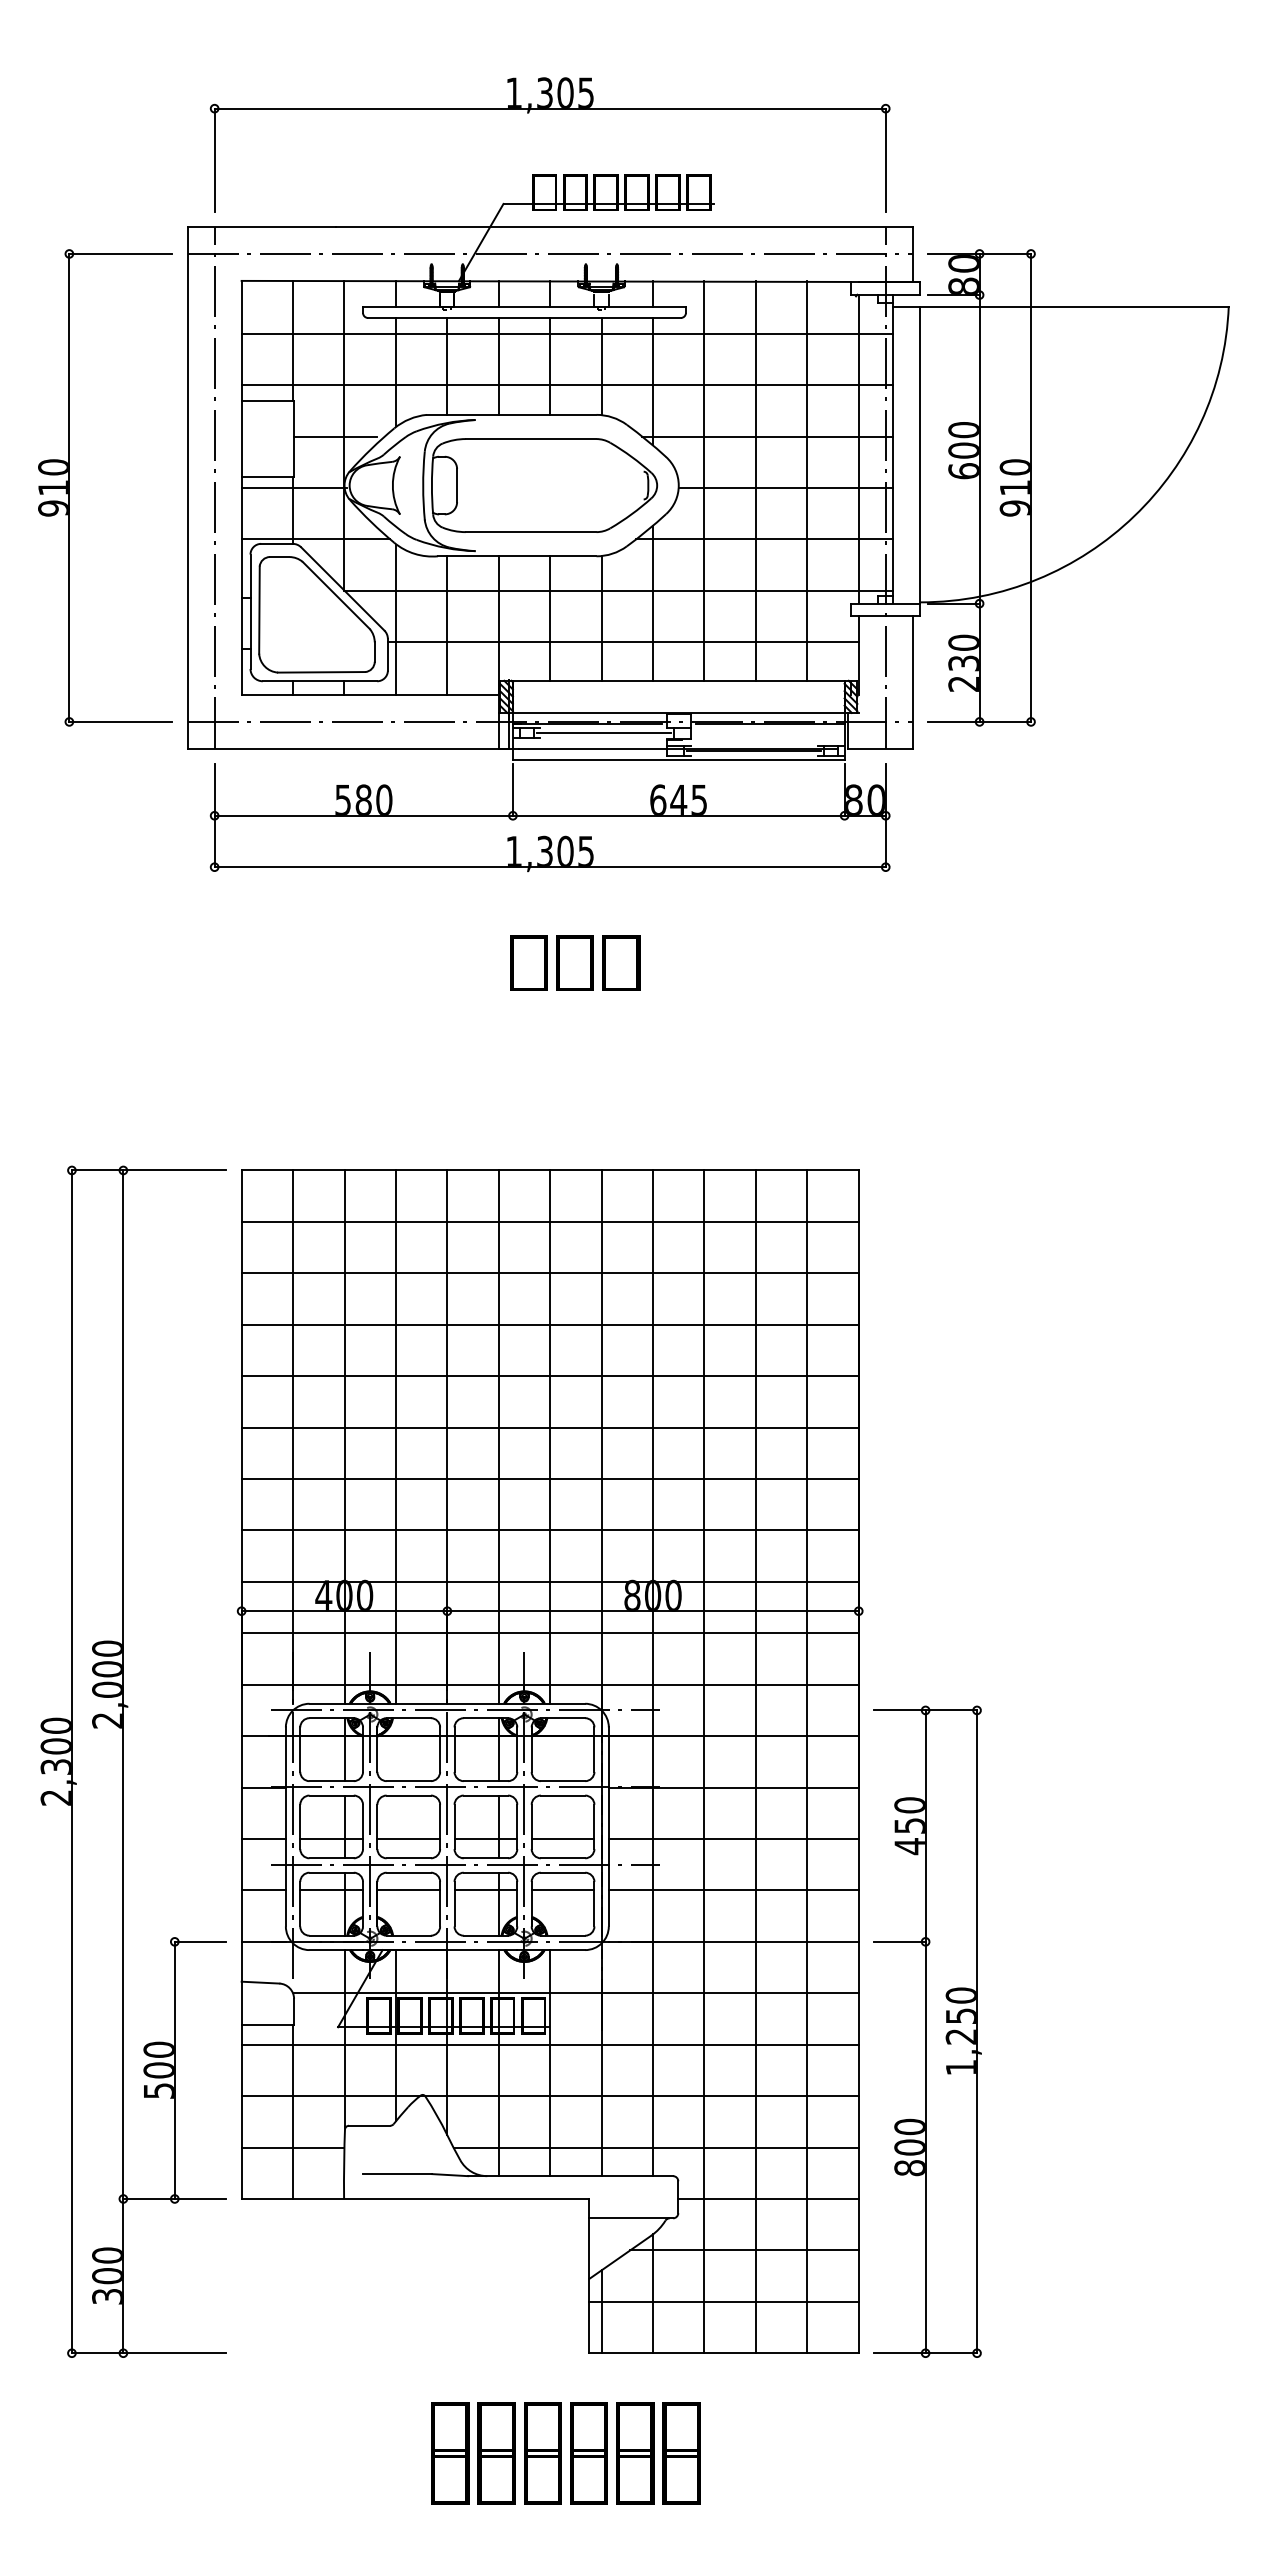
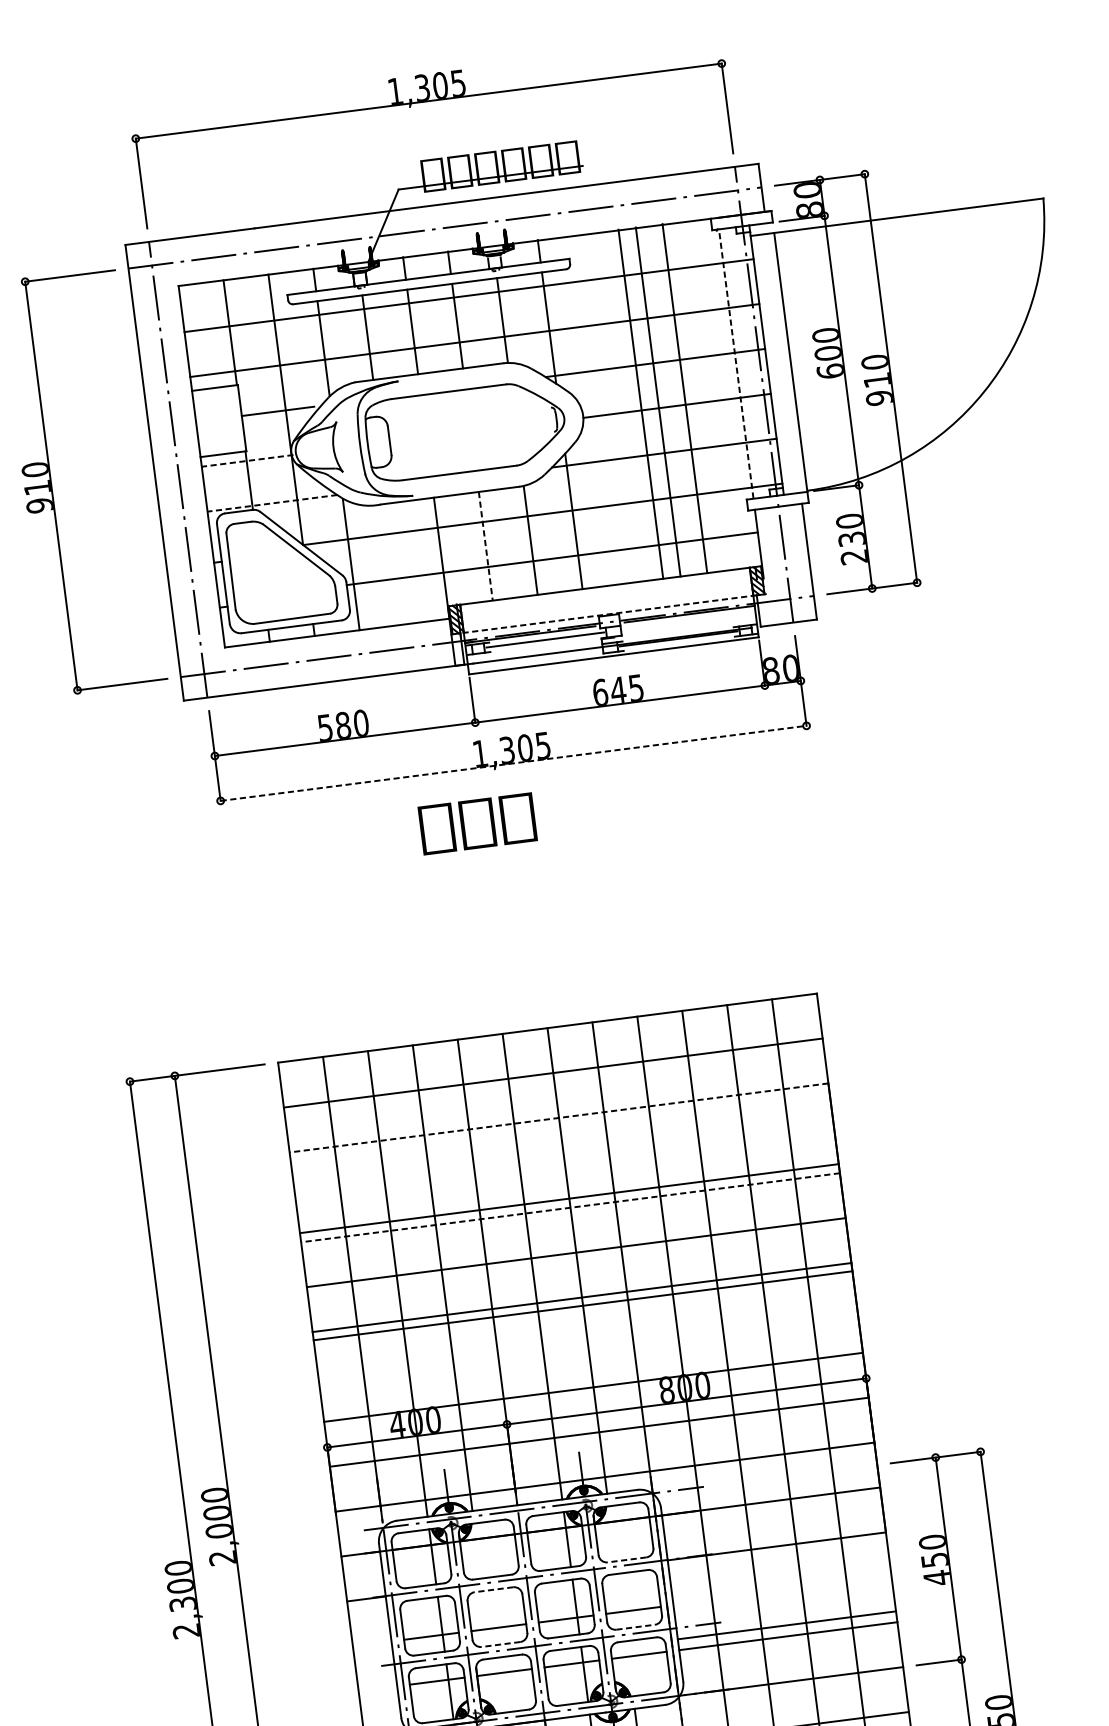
line: (858, 448) -> (735, 363), solid -> dashed
line: (704, 480) -> (640, 403), moved
line: (755, 480) -> (684, 398), moved
line: (807, 480) -> (658, 401), moved
line: (294, 487) -> (247, 460), solid -> dashed
line: (315, 539) -> (272, 503), solid -> dashed
line: (550, 619) -> (486, 547), solid -> dashed
line: (447, 625) -> (396, 563), removed
line: (678, 712) -> (608, 613), solid -> dashed
line: (550, 867) -> (513, 763), solid -> dashed
text: (575, 962) -> (478, 823), moved
line: (550, 1273) -> (559, 1118), solid -> dashed
line: (549, 1324) -> (568, 1198), moved
line: (550, 1376) -> (570, 1208), solid -> dashed
line: (549, 1530) -> (582, 1305), moved
line: (562, 1781) -> (626, 1560), solid -> dashed
line: (408, 1795) -> (493, 1589), solid -> dashed
line: (263, 1839) -> (372, 1644), removed
line: (733, 1839) -> (786, 1625), moved
line: (408, 1858) -> (500, 1644), solid -> dashed
line: (563, 1858) -> (636, 1627), solid -> dashed
line: (263, 1890) -> (377, 1688), removed

